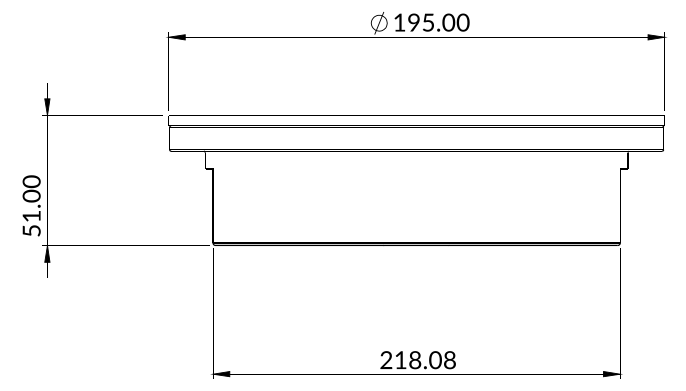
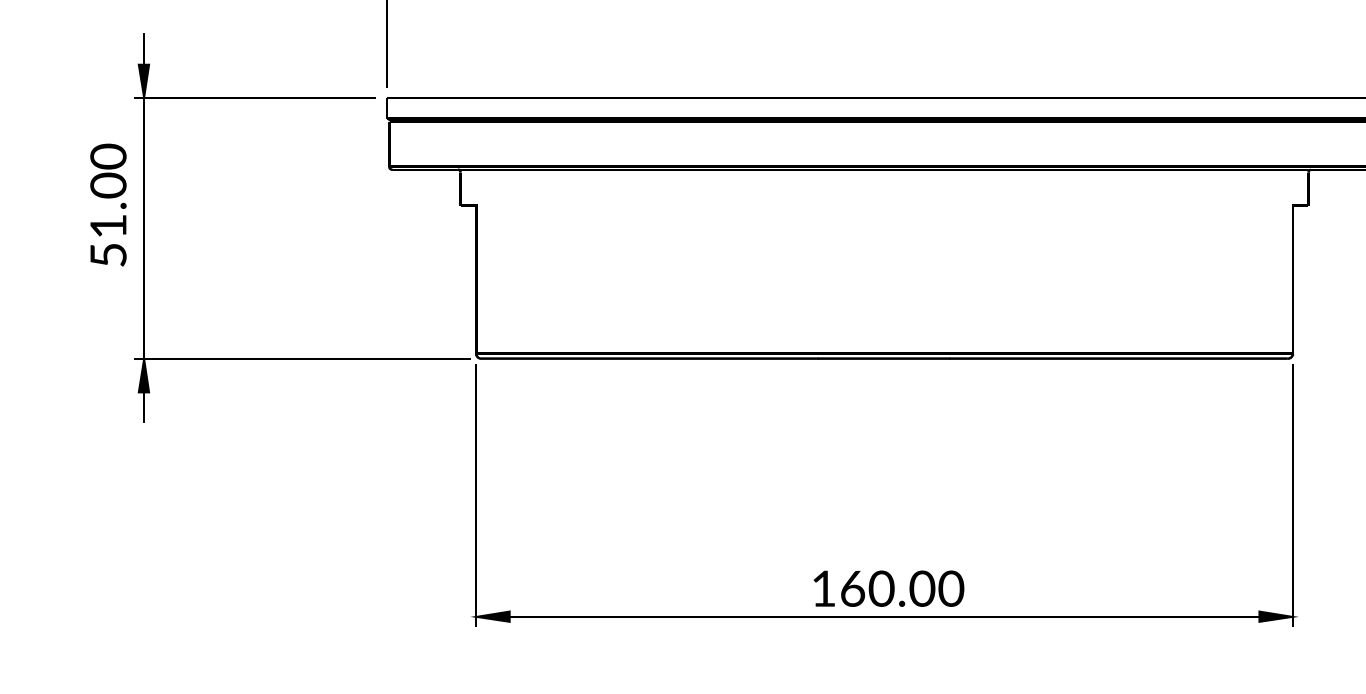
text: (31, 205) -> (108, 204), moved
text: (418, 360) -> (888, 589), 218.08 -> 160.00

